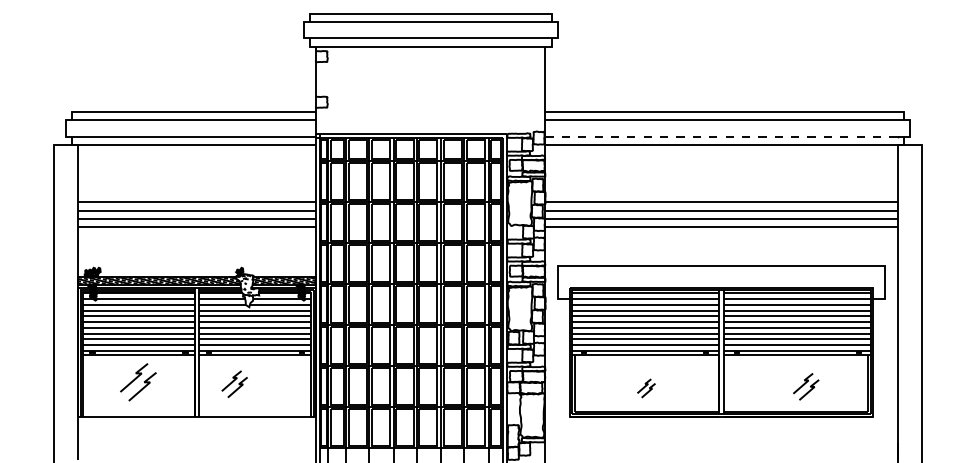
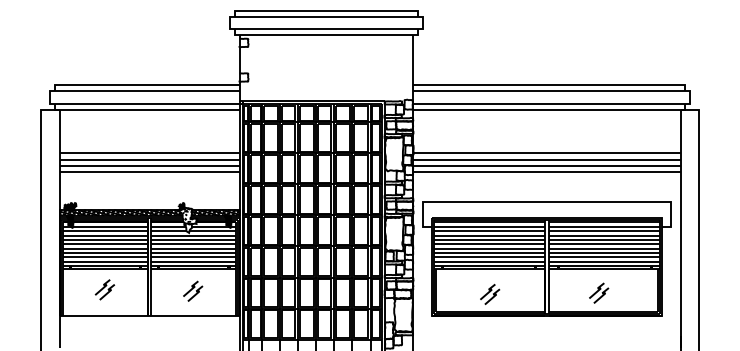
line: (721, 136) -> (547, 103), dashed -> solid
part: (138, 382) -> (105, 289), size x0.71
part: (234, 383) -> (192, 290), moved
part: (806, 386) -> (599, 293), moved
part: (646, 388) -> (490, 294), size x1.43

